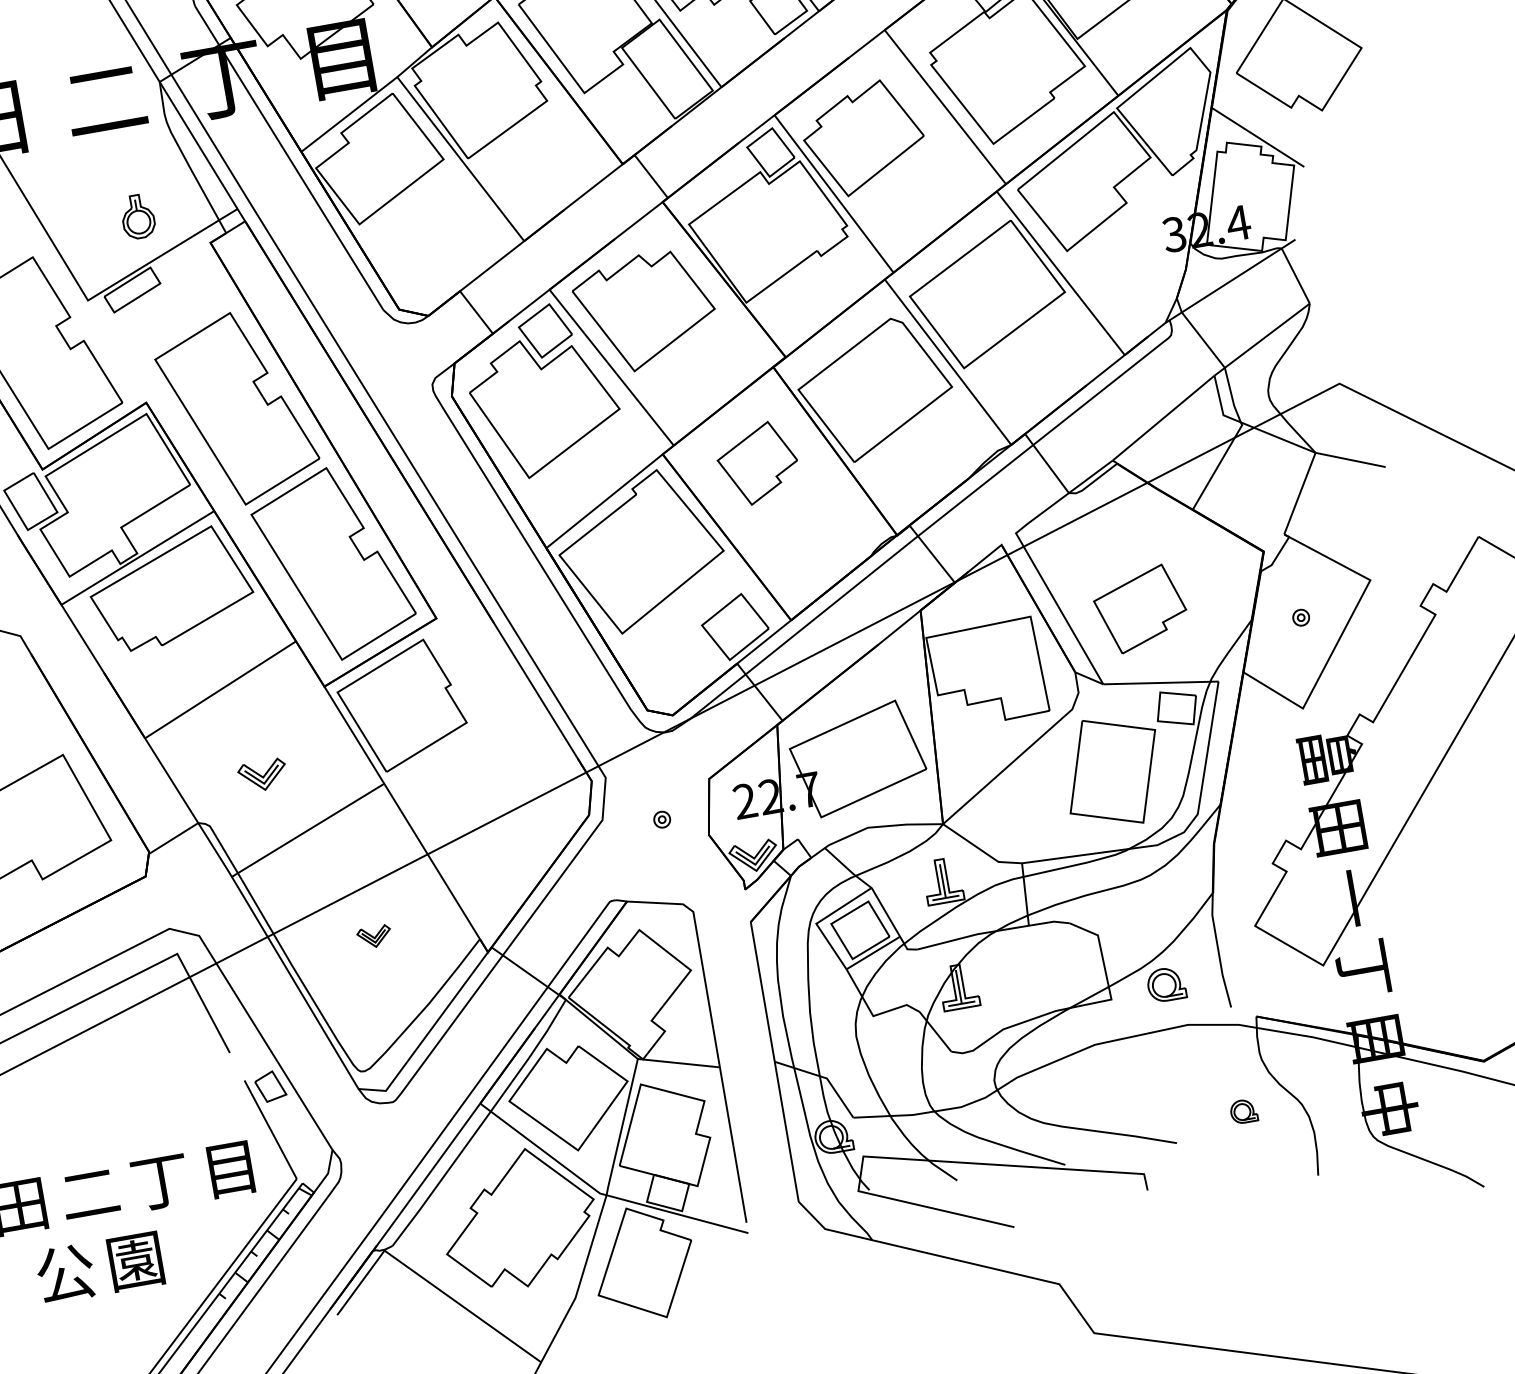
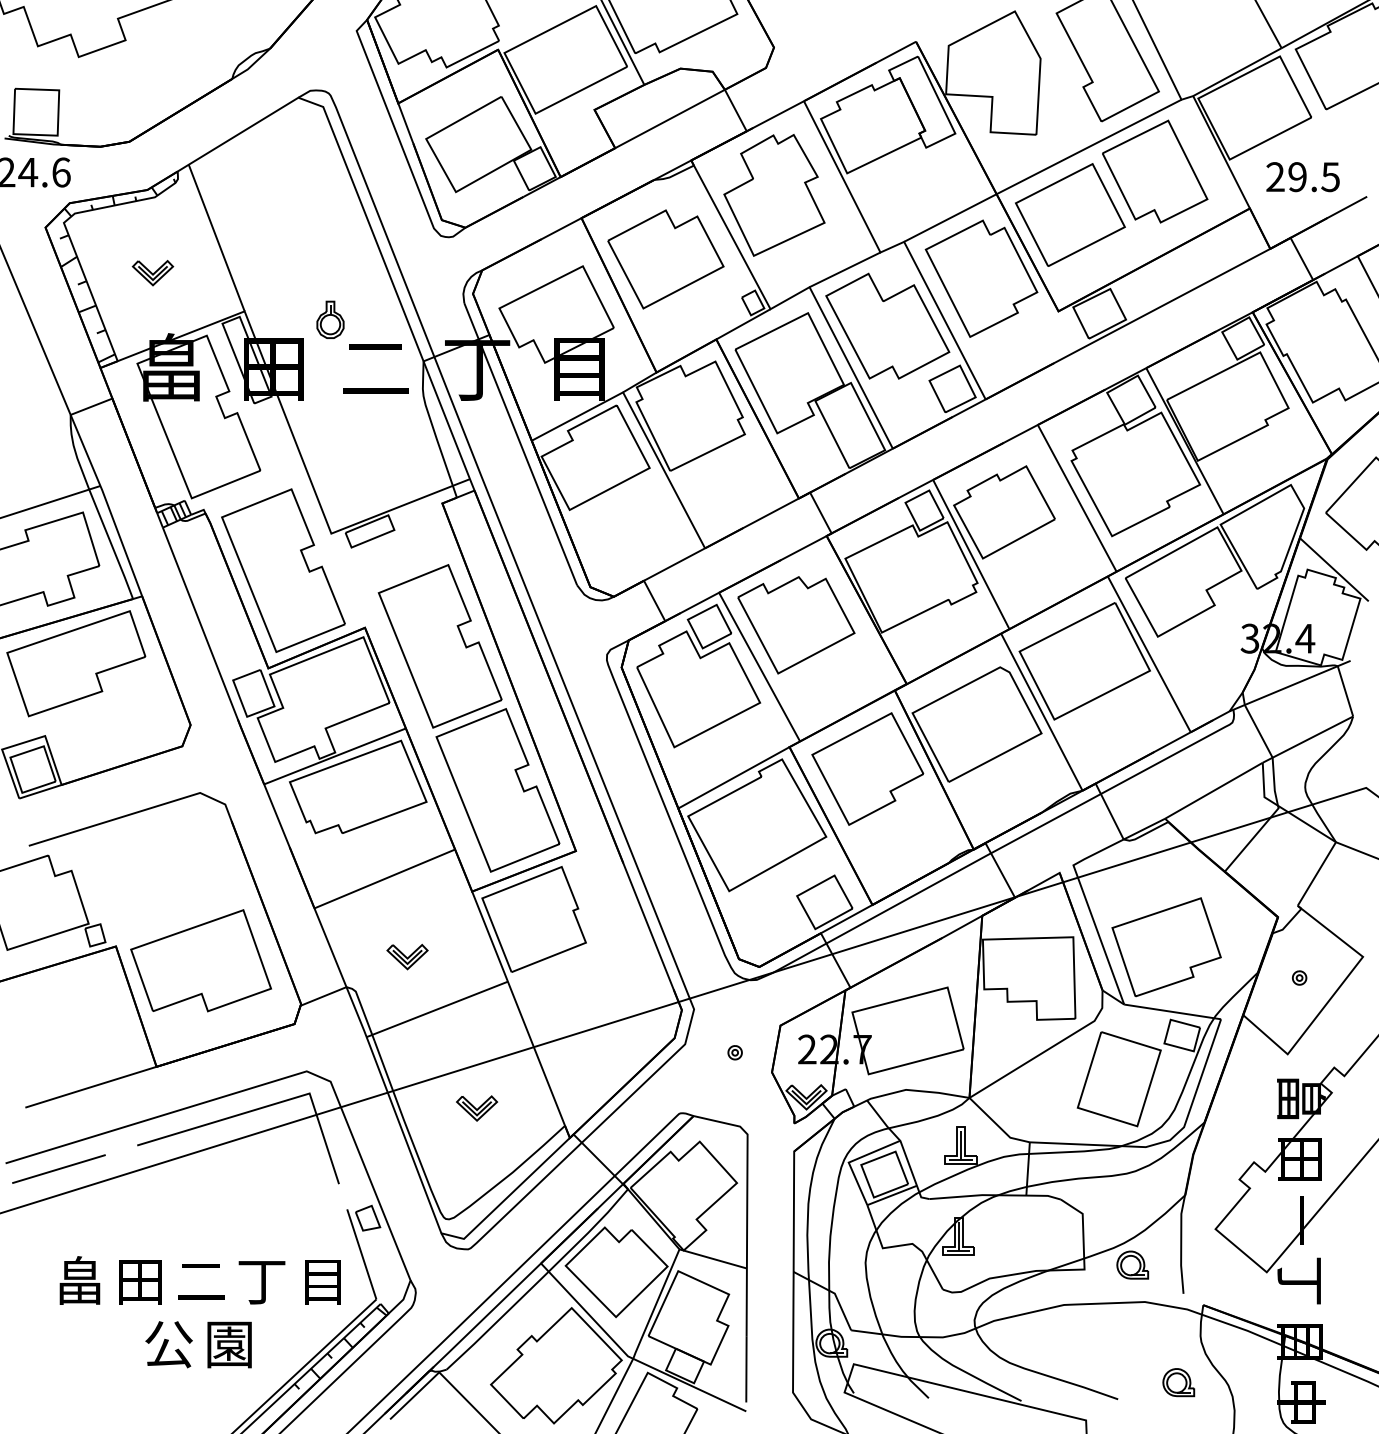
part: (137, 216) -> (330, 319), moved
part: (757, 463) -> (867, 768), size x1.67
part: (1140, 609) -> (1166, 947), size x1.43
part: (374, 936) -> (477, 1108), size x1.43
part: (1243, 1111) -> (1178, 1382), size x1.43

